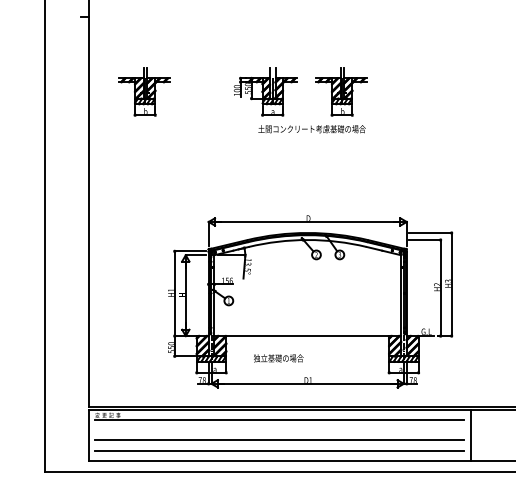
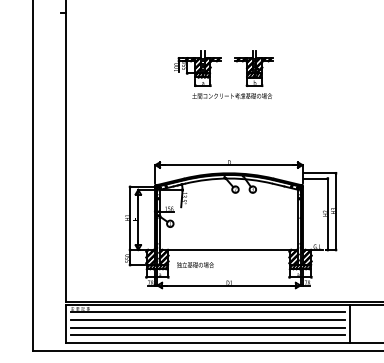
part: (144, 91) -> (107, 68), removed
text: (278, 358) -> (195, 265), moved
line: (278, 430) -> (207, 320), added

